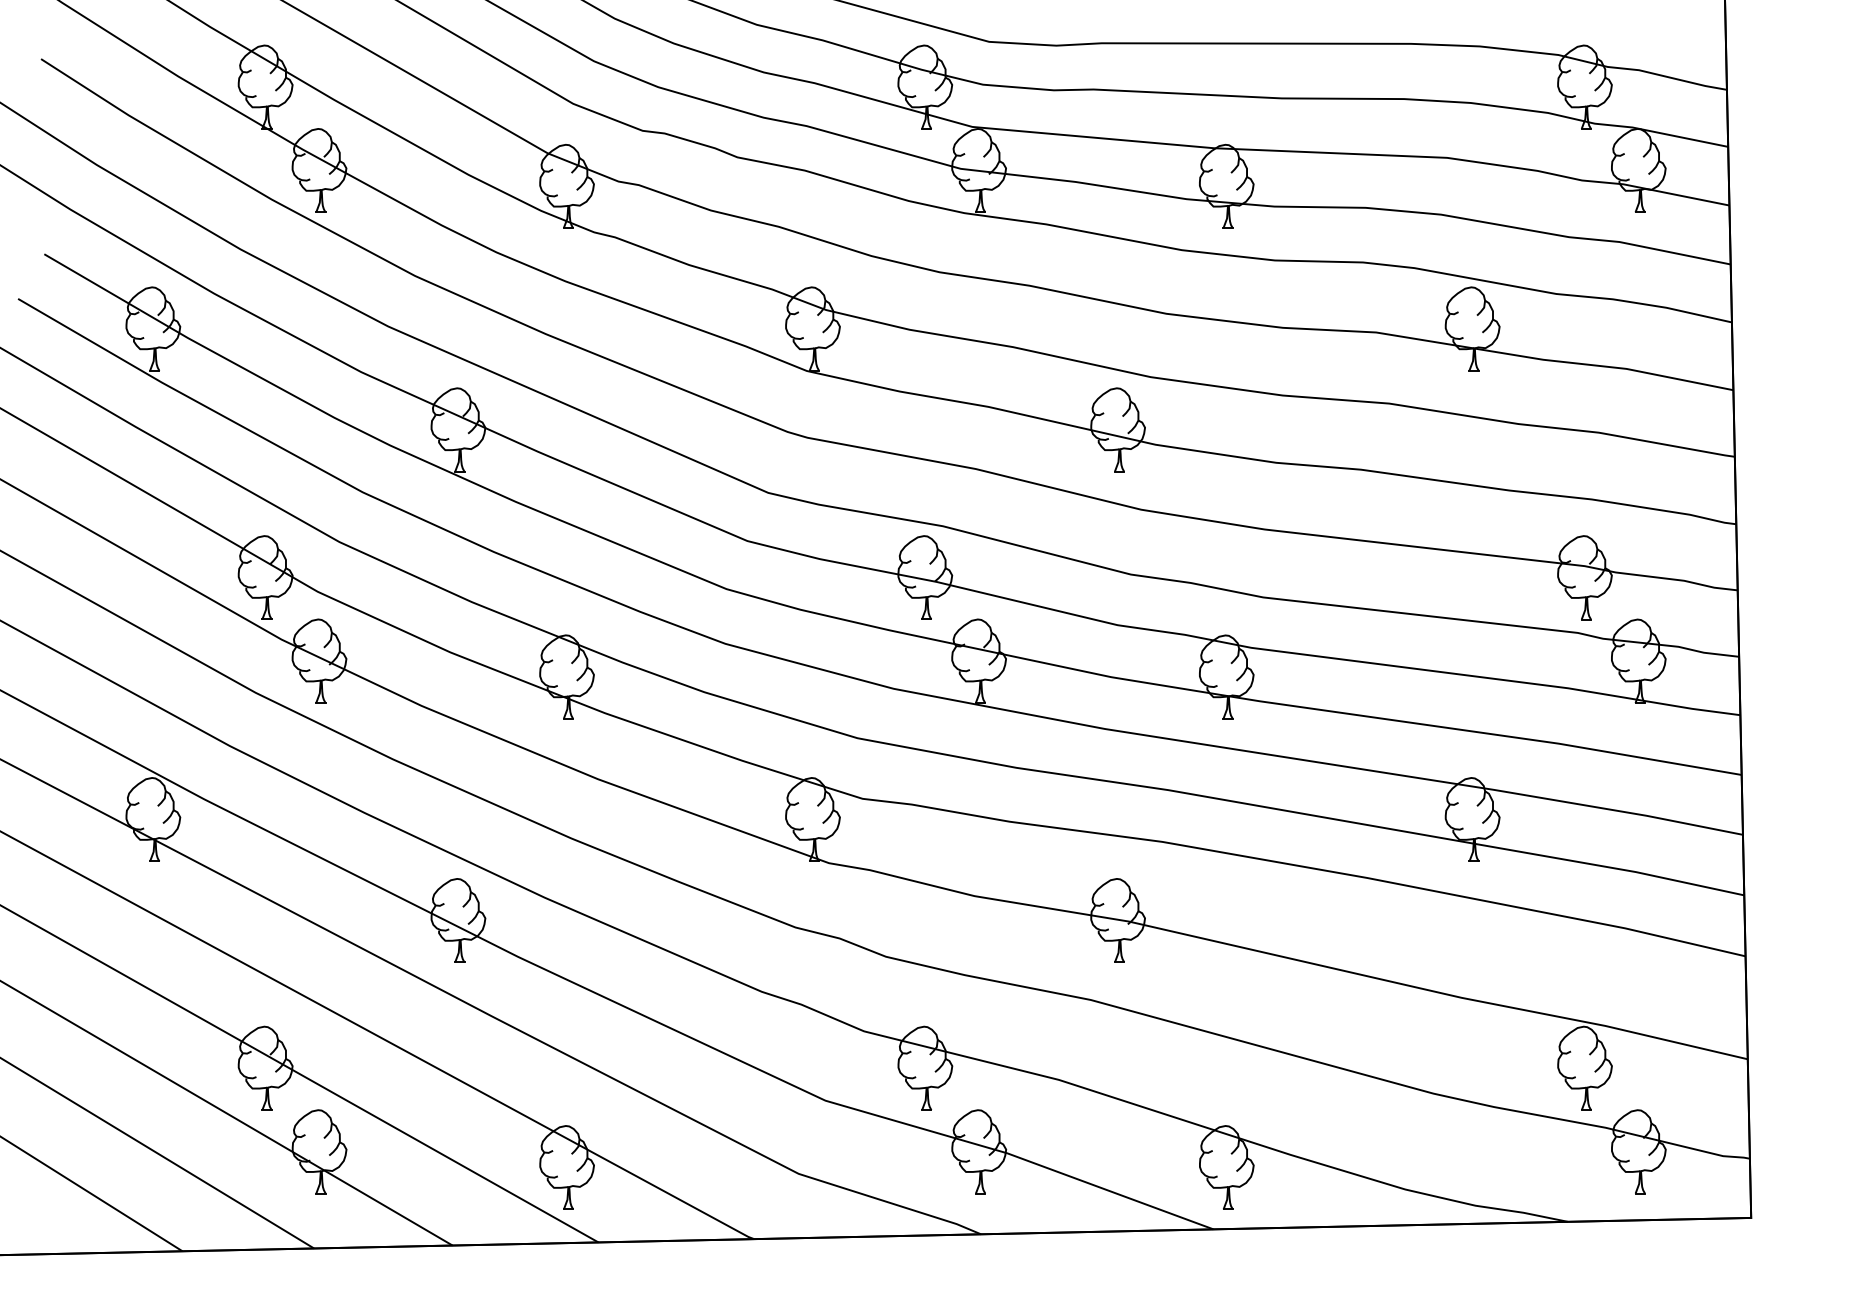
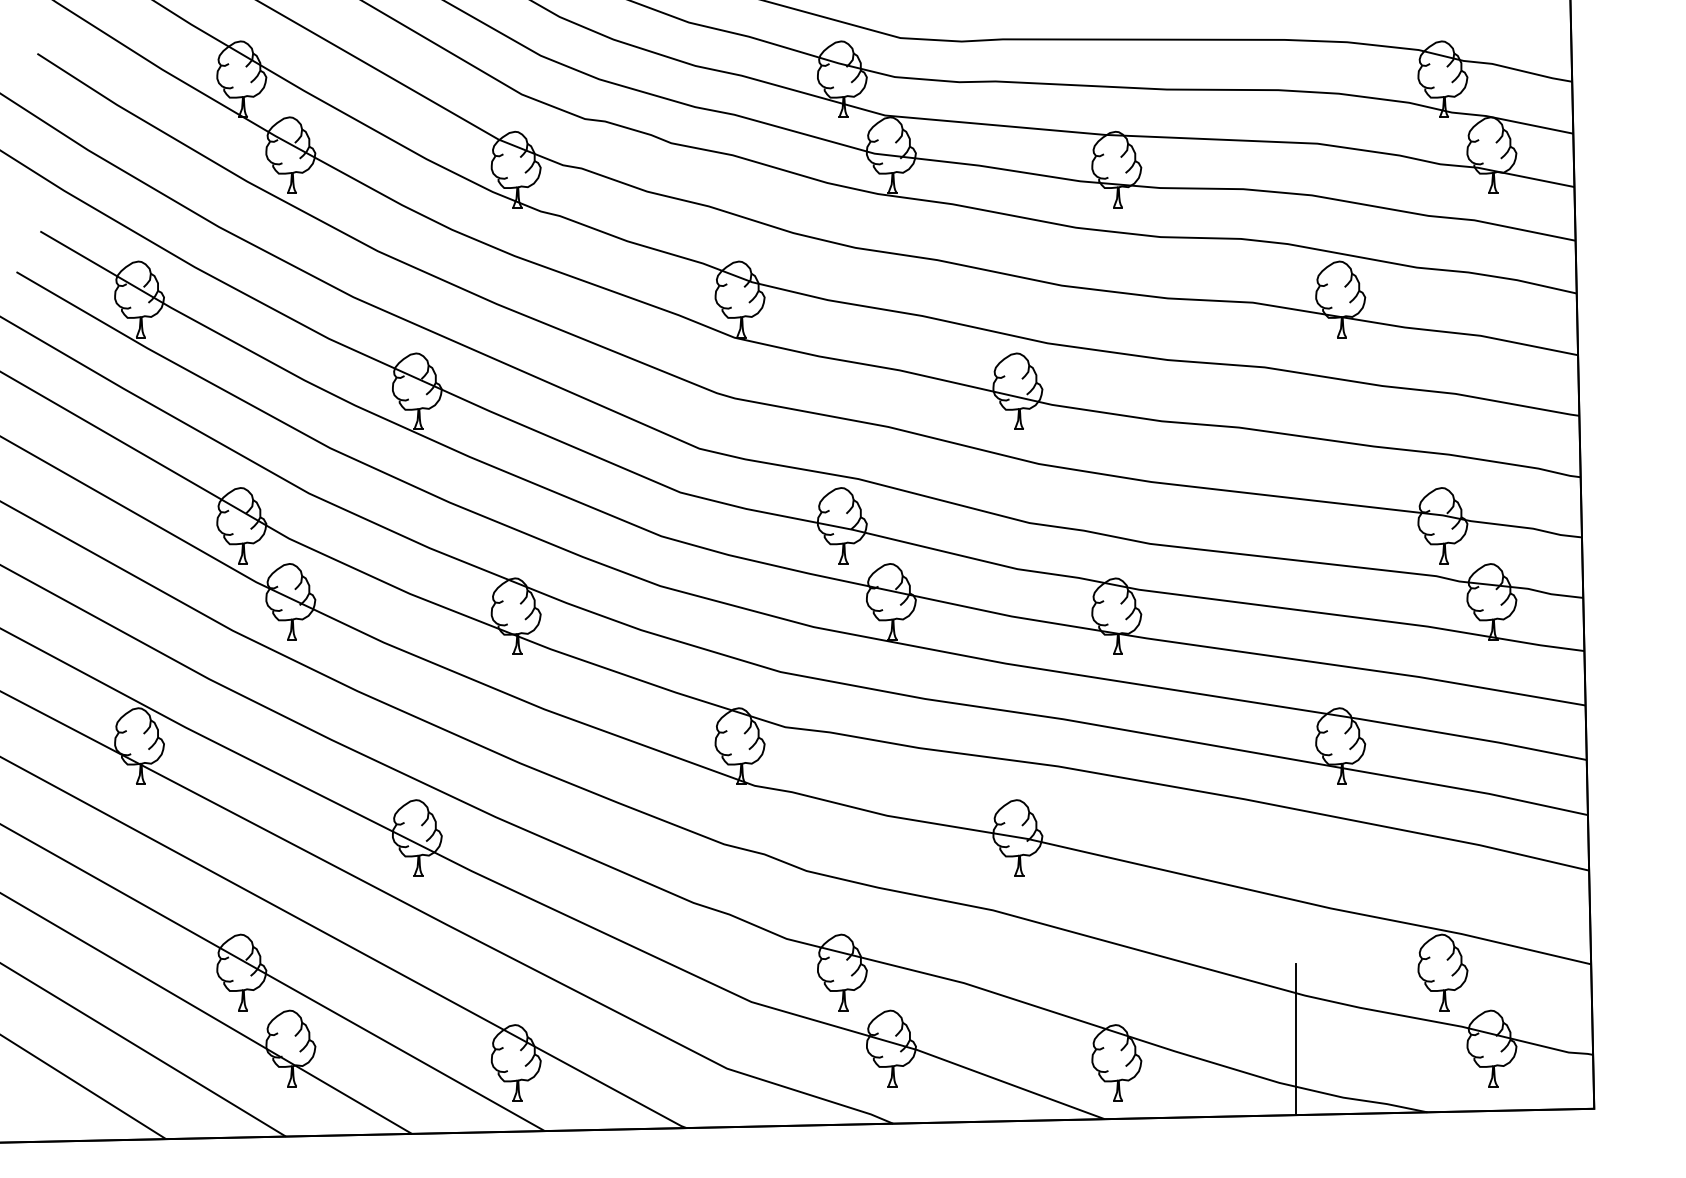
line: (1423, 1141) -> (1295, 1039), added

